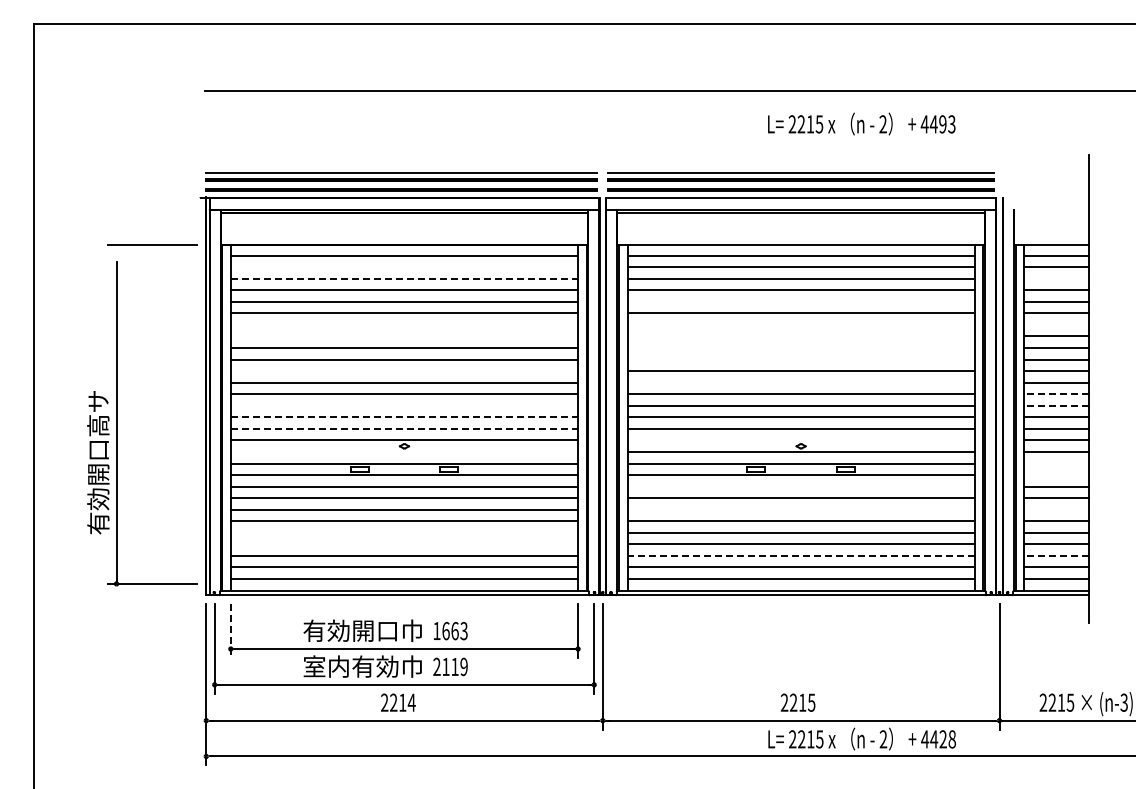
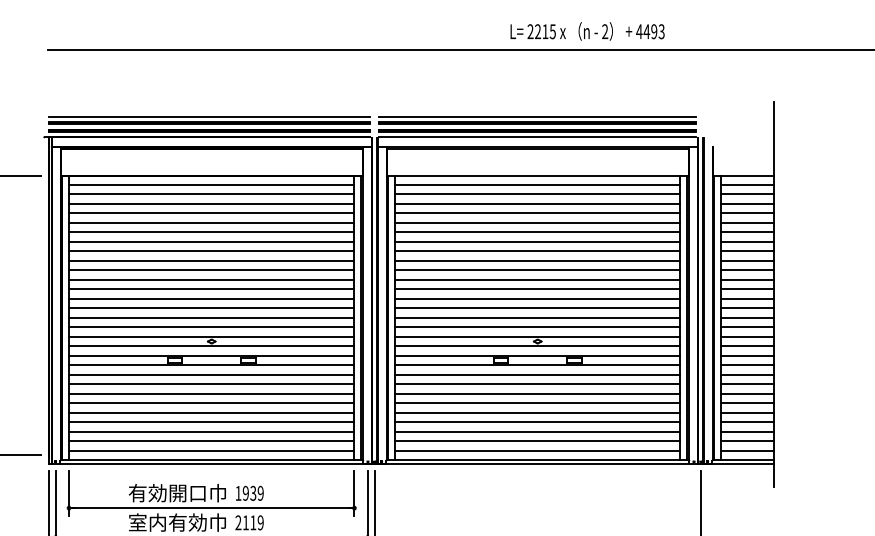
text: (861, 123) -> (587, 31), moved
line: (404, 267) -> (211, 194), added
line: (404, 278) -> (211, 203), dashed -> solid
line: (1056, 278) -> (747, 203), added
line: (800, 301) -> (537, 222), added
line: (404, 324) -> (211, 241), added
line: (800, 324) -> (537, 241), added
line: (1056, 324) -> (747, 241), added
line: (404, 336) -> (211, 251), added
line: (800, 336) -> (537, 251), added
line: (800, 348) -> (537, 261), added
line: (800, 359) -> (537, 270), added
line: (404, 371) -> (211, 280), added
line: (800, 382) -> (537, 289), added
line: (1056, 394) -> (747, 298), dashed -> solid
line: (404, 405) -> (211, 307), added
line: (1056, 405) -> (747, 307), dashed -> solid
line: (404, 417) -> (211, 317), dashed -> solid
line: (404, 428) -> (211, 326), dashed -> solid
line: (800, 440) -> (537, 336), added
line: (404, 451) -> (211, 345), added
line: (1056, 463) -> (747, 355), added
line: (1056, 475) -> (747, 365), added
line: (800, 486) -> (537, 374), added
line: (800, 509) -> (537, 393), added
line: (1056, 509) -> (747, 393), added
line: (404, 532) -> (211, 412), added
line: (404, 544) -> (211, 422), added
line: (801, 555) -> (538, 431), dashed -> solid
line: (1056, 555) -> (747, 431), dashed -> solid
text: (454, 630) -> (252, 492), 1663 -> 1939
line: (230, 631) -> (68, 493), dashed -> solid

